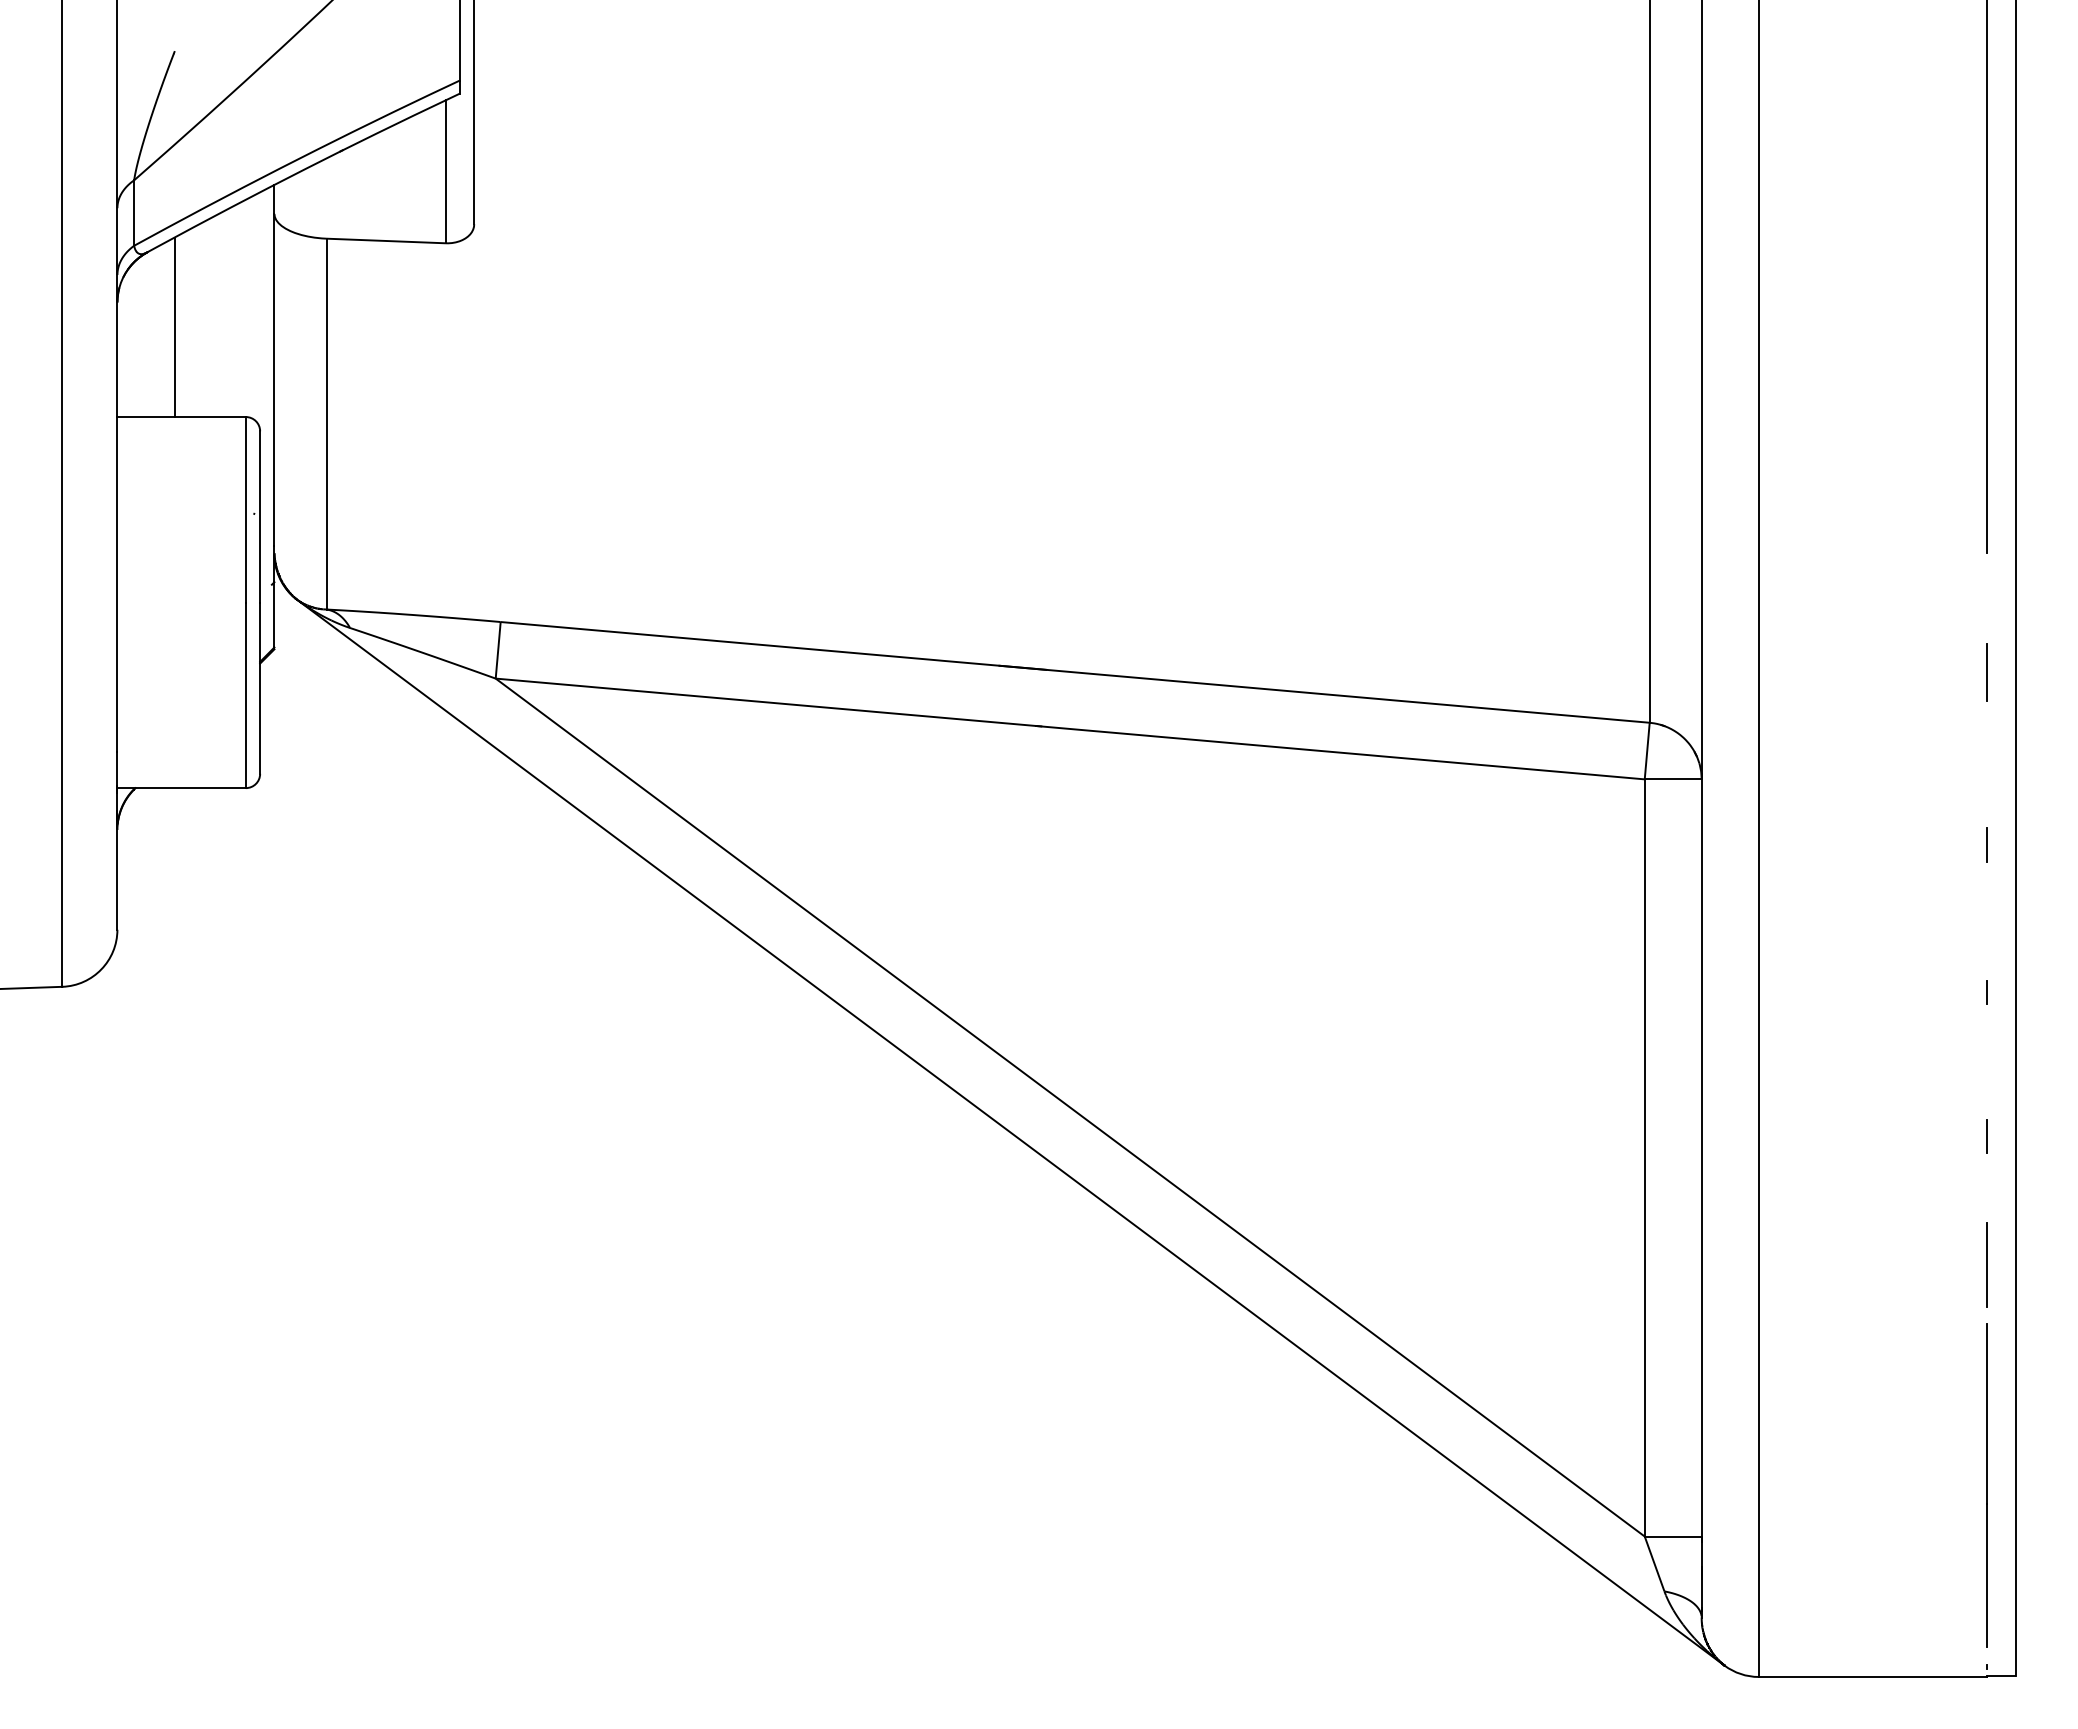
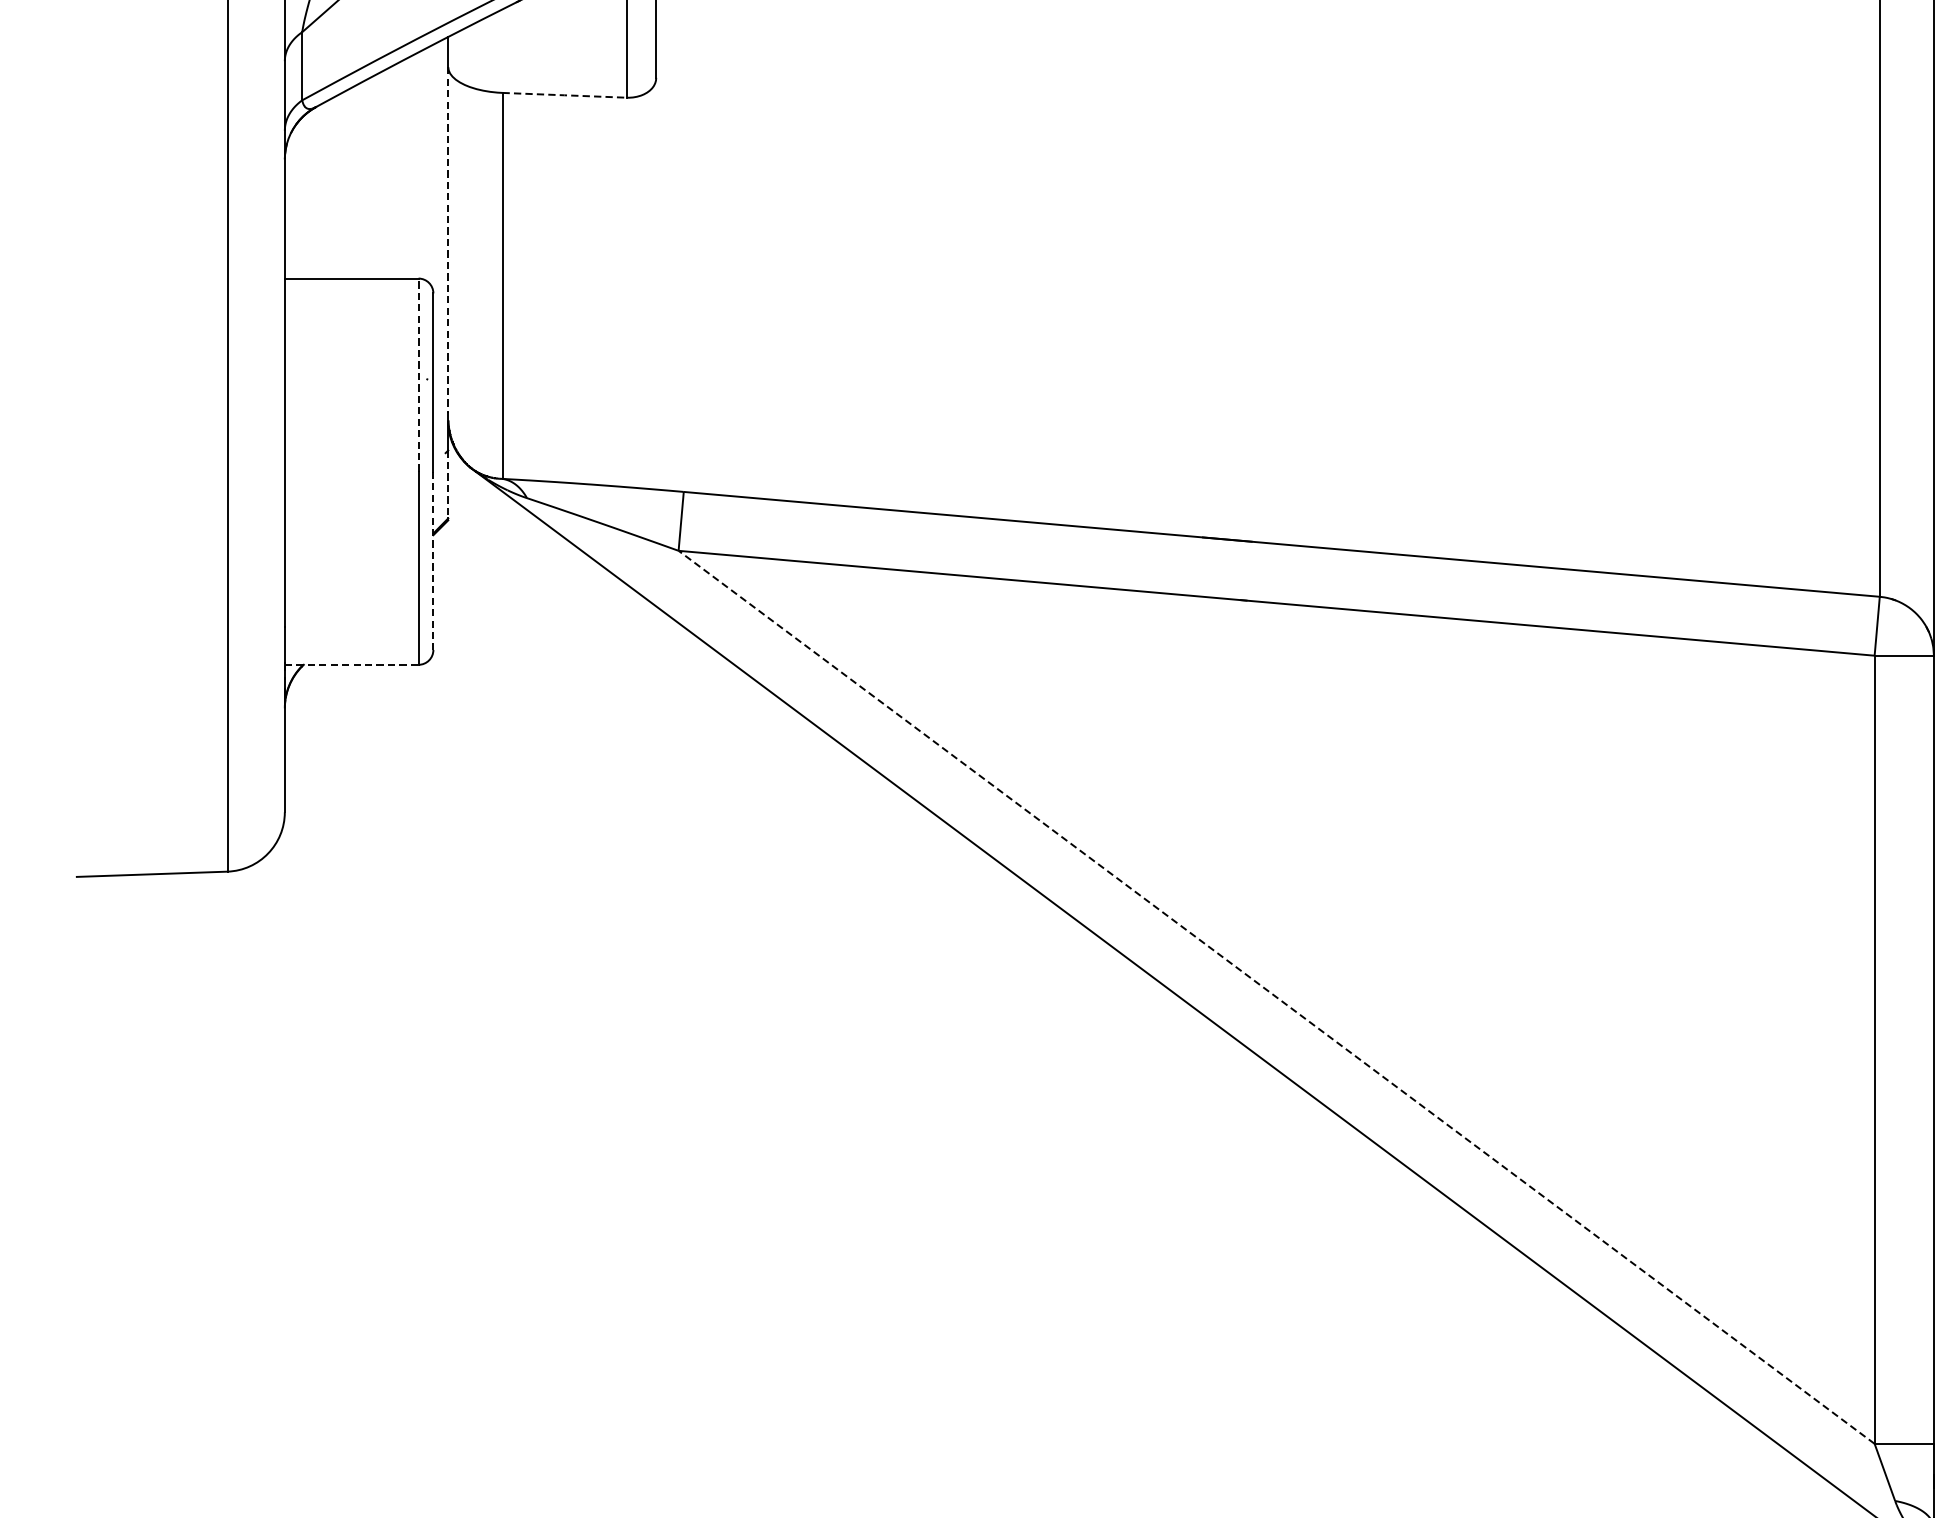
line: (386, 240) -> (564, 94), solid -> dashed
line: (174, 327) -> (344, 185), removed
line: (274, 380) -> (448, 240), solid -> dashed
line: (245, 509) -> (418, 374), solid -> dashed
line: (274, 614) -> (448, 484), solid -> dashed
line: (260, 688) -> (433, 561), solid -> dashed
line: (182, 788) -> (352, 665), solid -> dashed
line: (1070, 1107) -> (1276, 997), solid -> dashed

